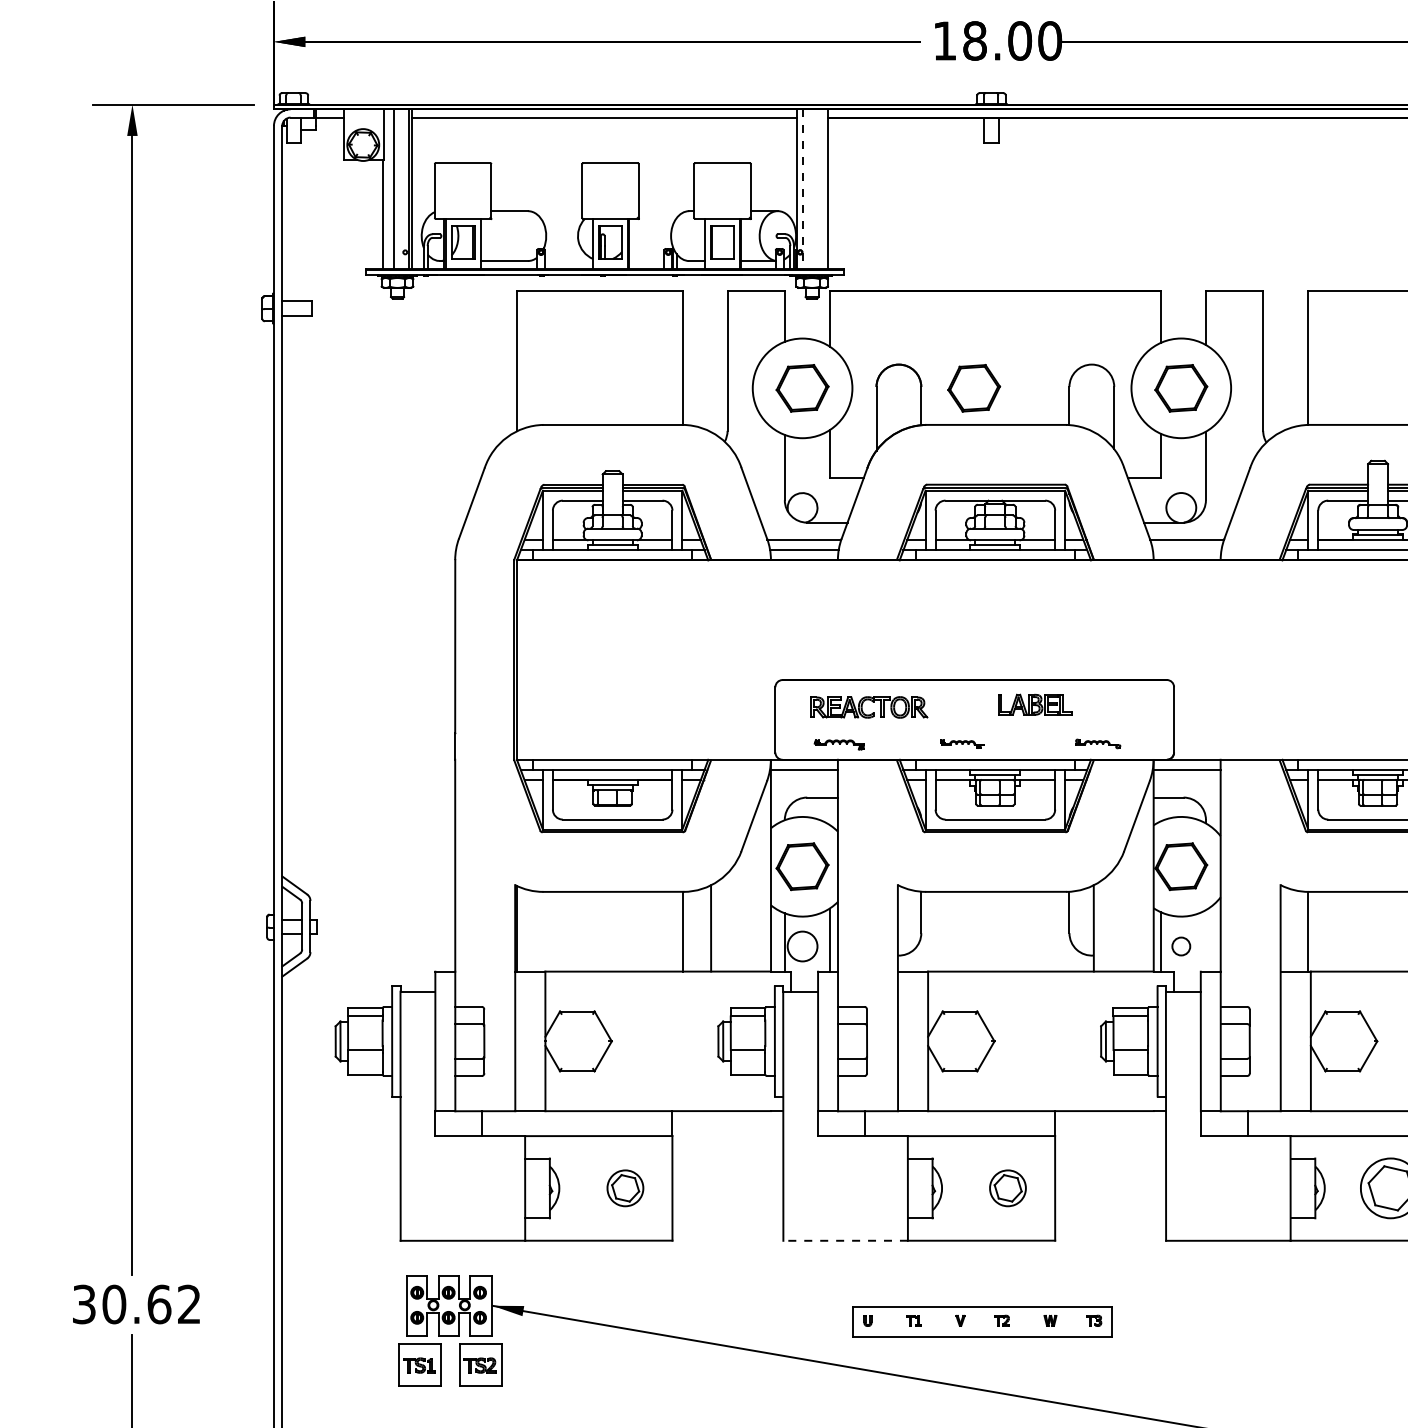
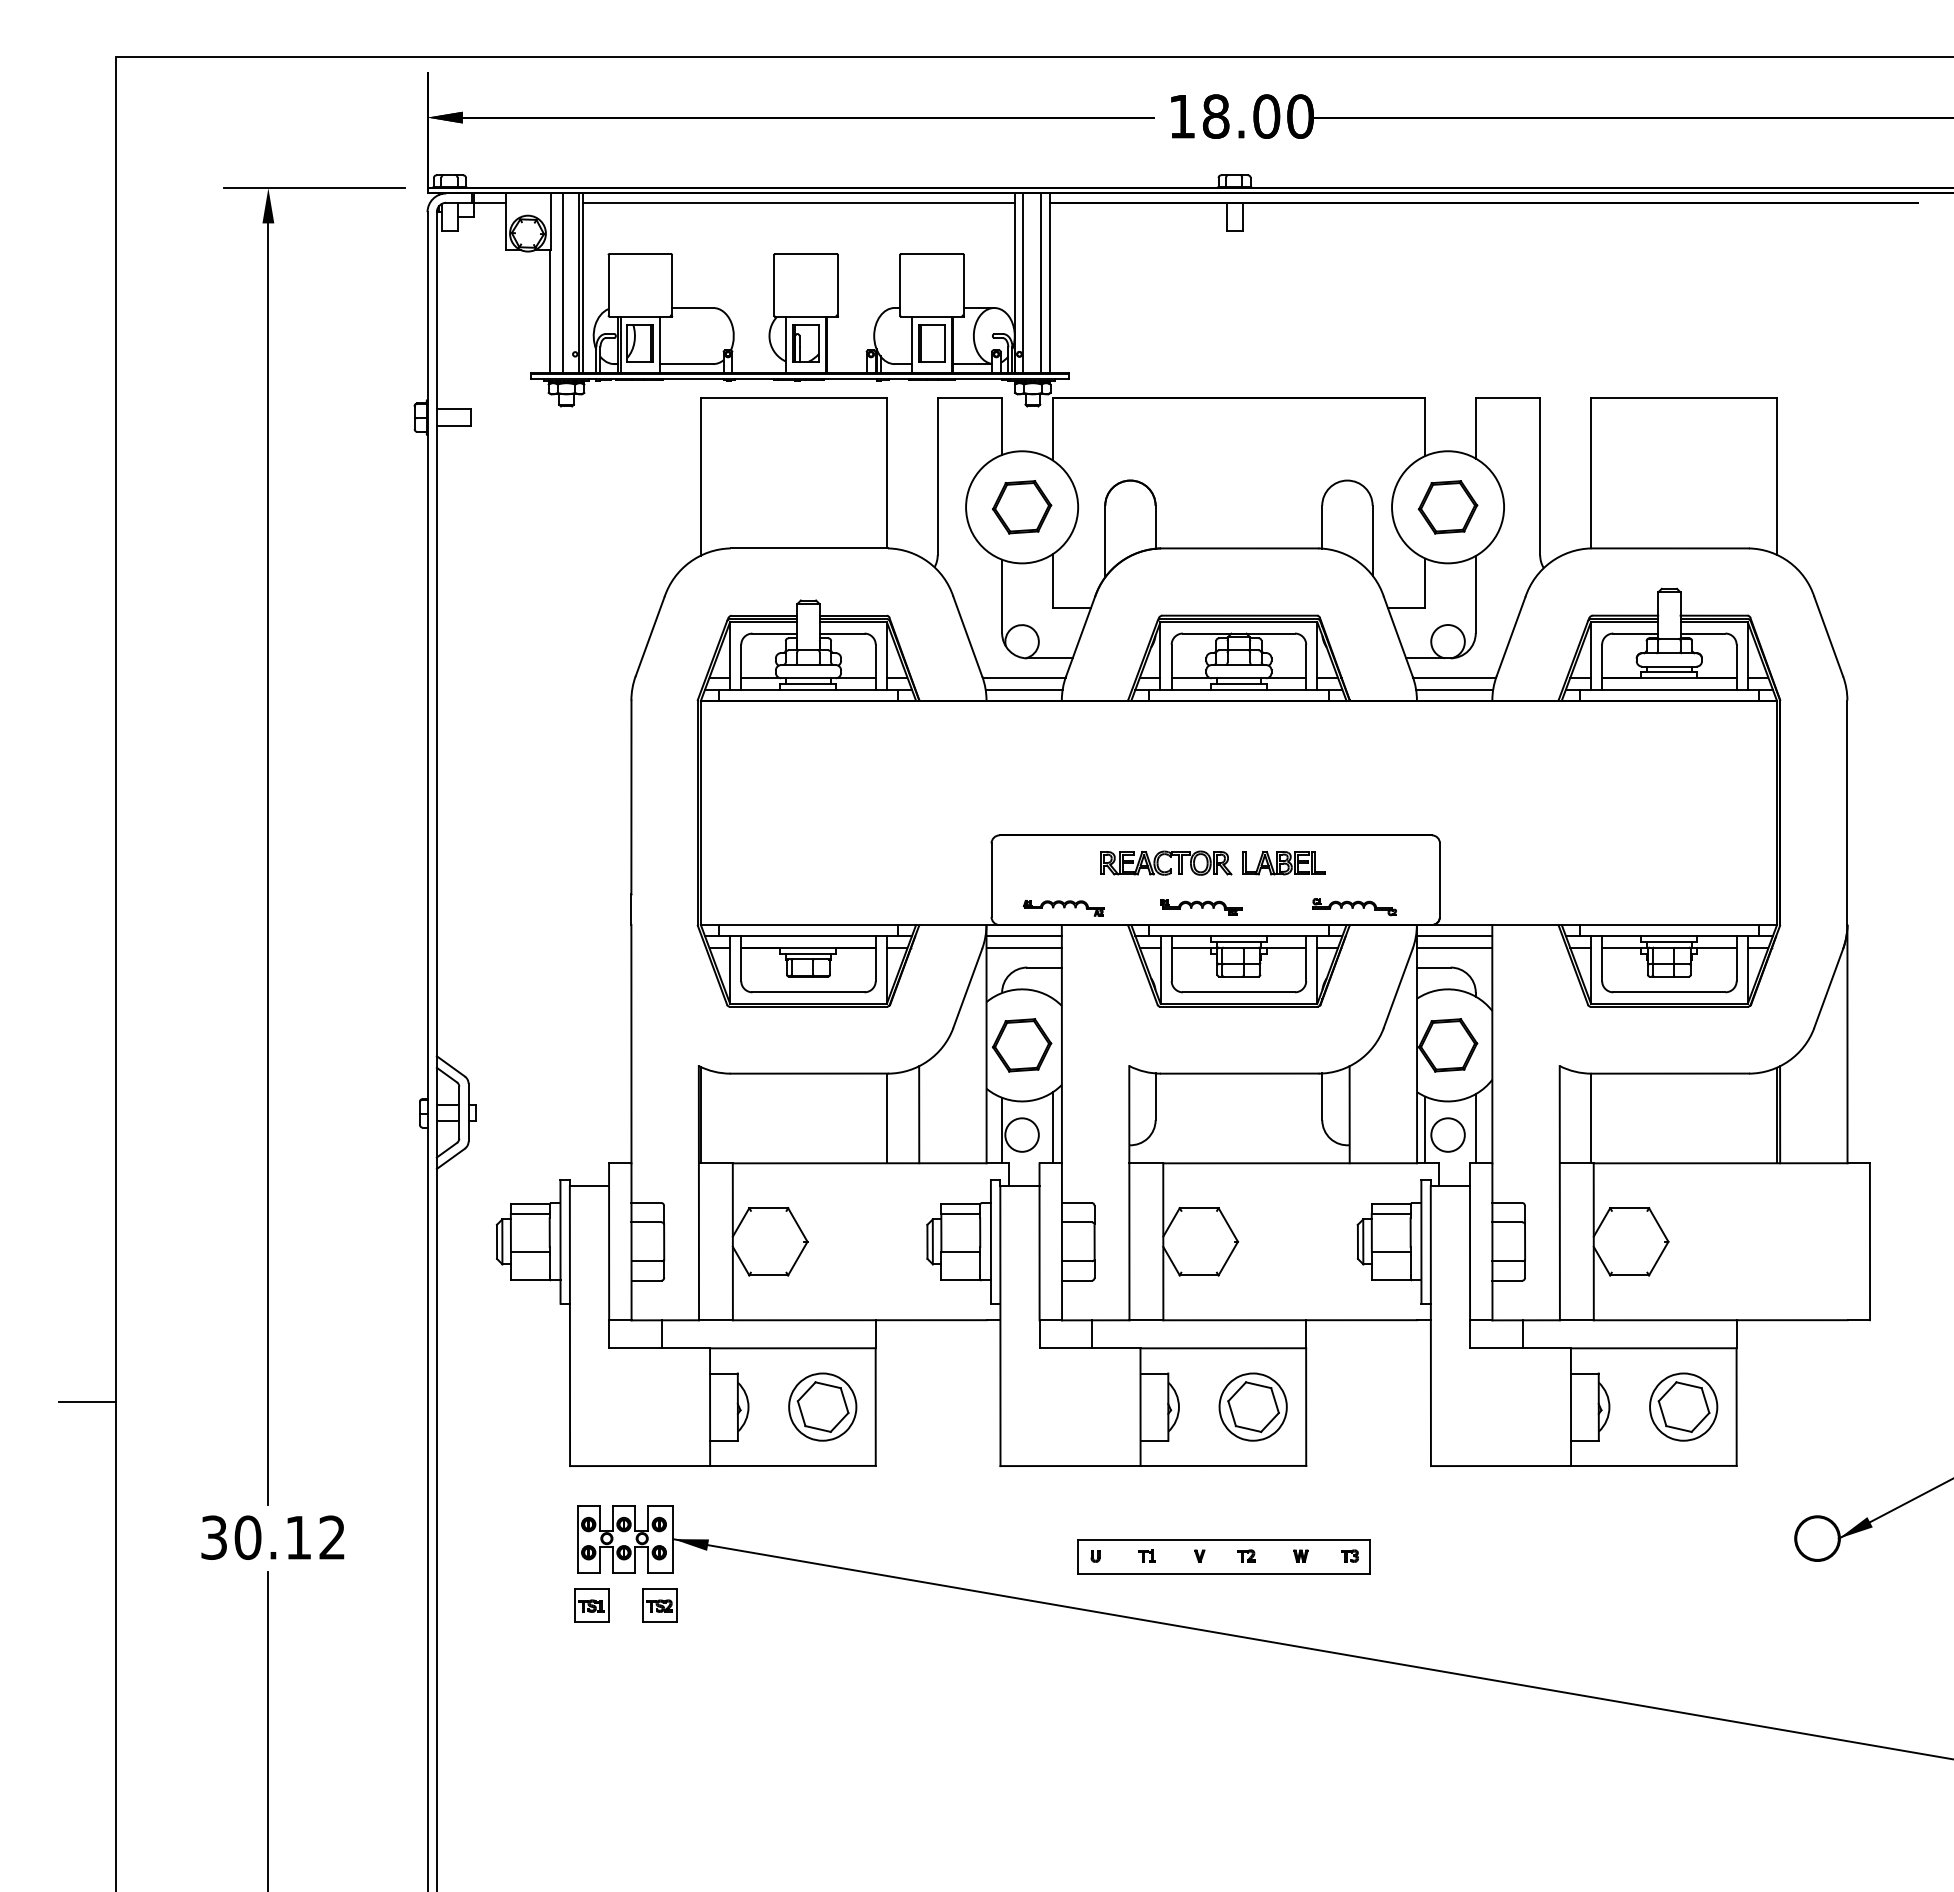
line: (818, 188) -> (1040, 282), added
line: (803, 189) -> (1023, 283), dashed -> solid
part: (974, 388) -> (1215, 507), removed
line: (1187, 550) -> (1454, 689), added
part: (871, 701) -> (1168, 856), moved
part: (839, 744) -> (1063, 907), size x1.43
part: (962, 744) -> (1201, 907), size x1.67
part: (1098, 744) -> (1354, 907), size x1.67
line: (803, 780) -> (1023, 948), added
line: (1187, 780) -> (1454, 948), added
line: (1205, 940) -> (1475, 1128), added
circle: (1180, 946) -> (1447, 1134), size x1.67
part: (625, 1187) -> (822, 1406), size x1.67
part: (1007, 1187) -> (1252, 1406), size x1.67
line: (845, 1241) -> (1070, 1466), dashed -> solid
text: (159, 1304) -> (298, 1537), 30.62 -> 30.12
part: (419, 1364) -> (591, 1605), size x0.71
part: (480, 1364) -> (659, 1605), size x0.71

